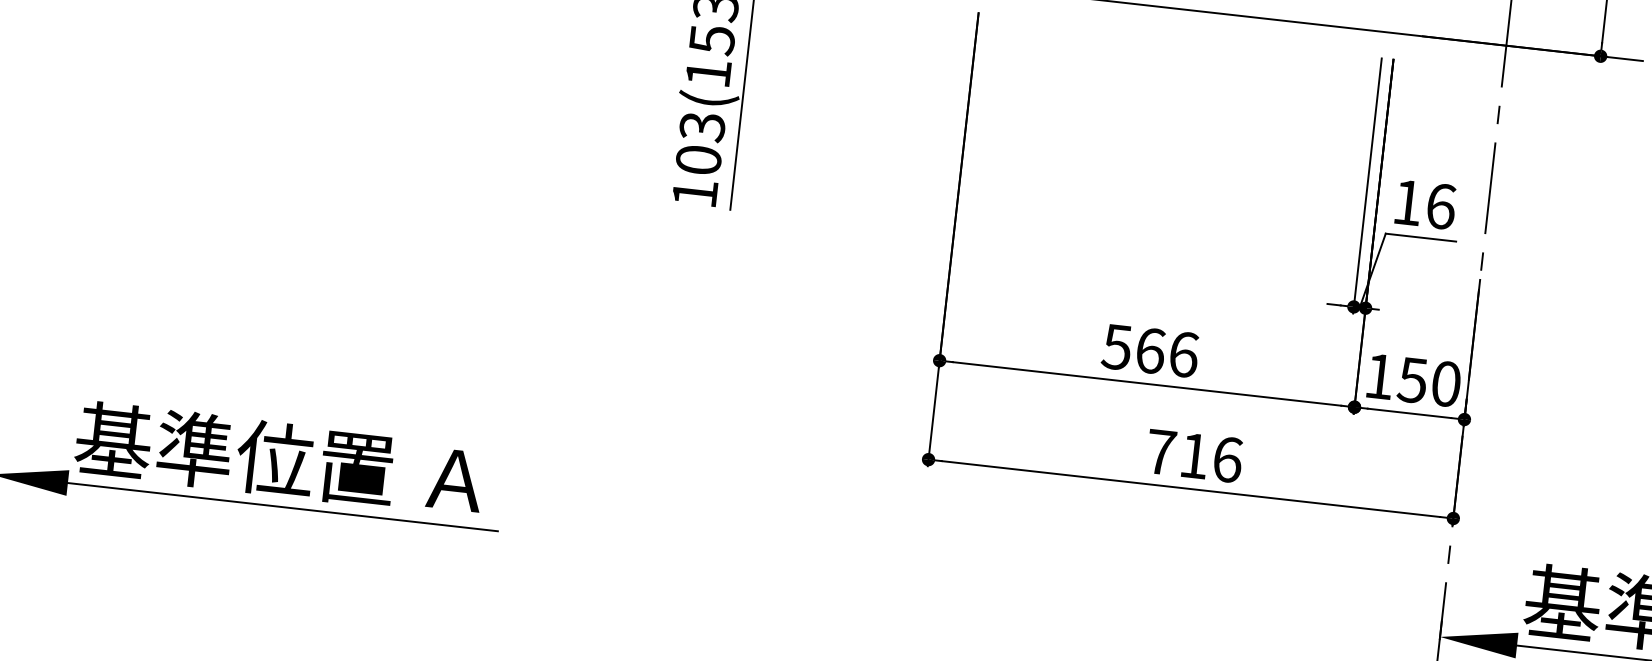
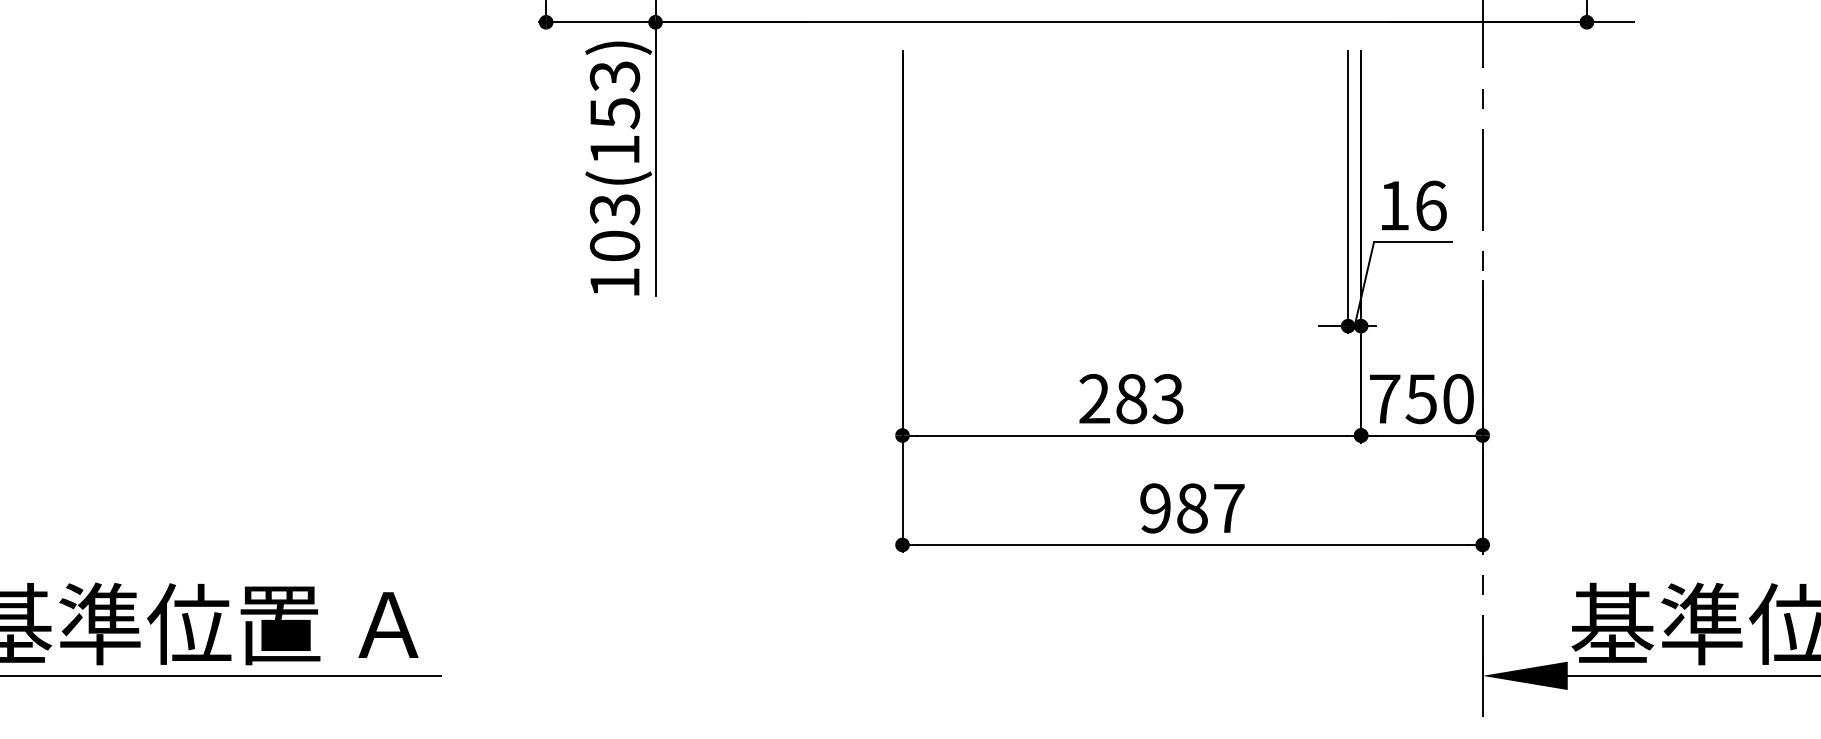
text: (1150, 351) -> (1131, 399), 566 -> 283
text: (1380, 376) -> (1385, 398), 150 -> 750
text: (1194, 456) -> (1192, 508), 716 -> 987

